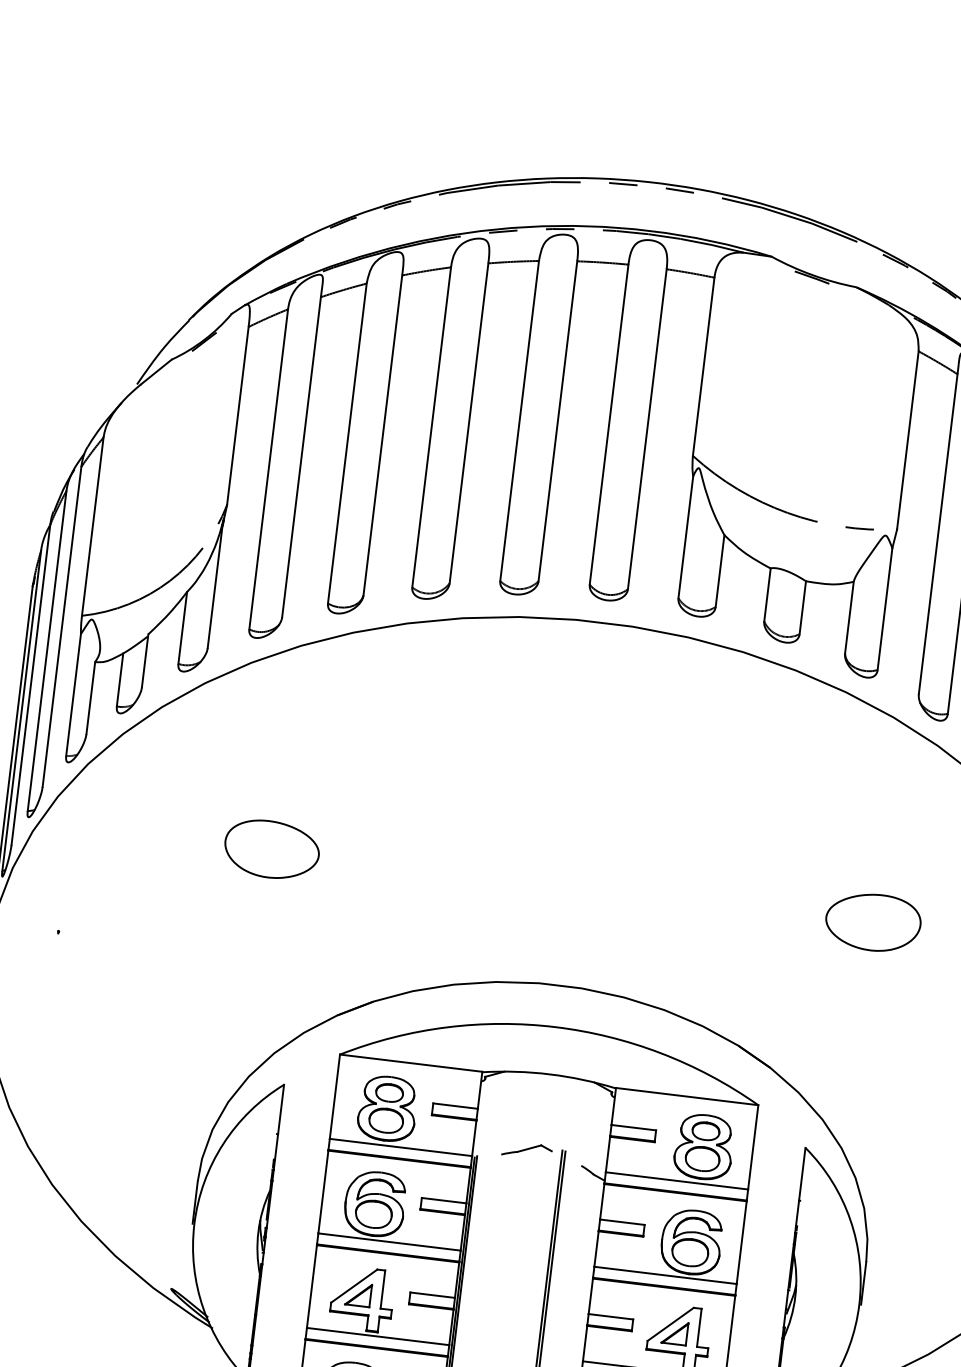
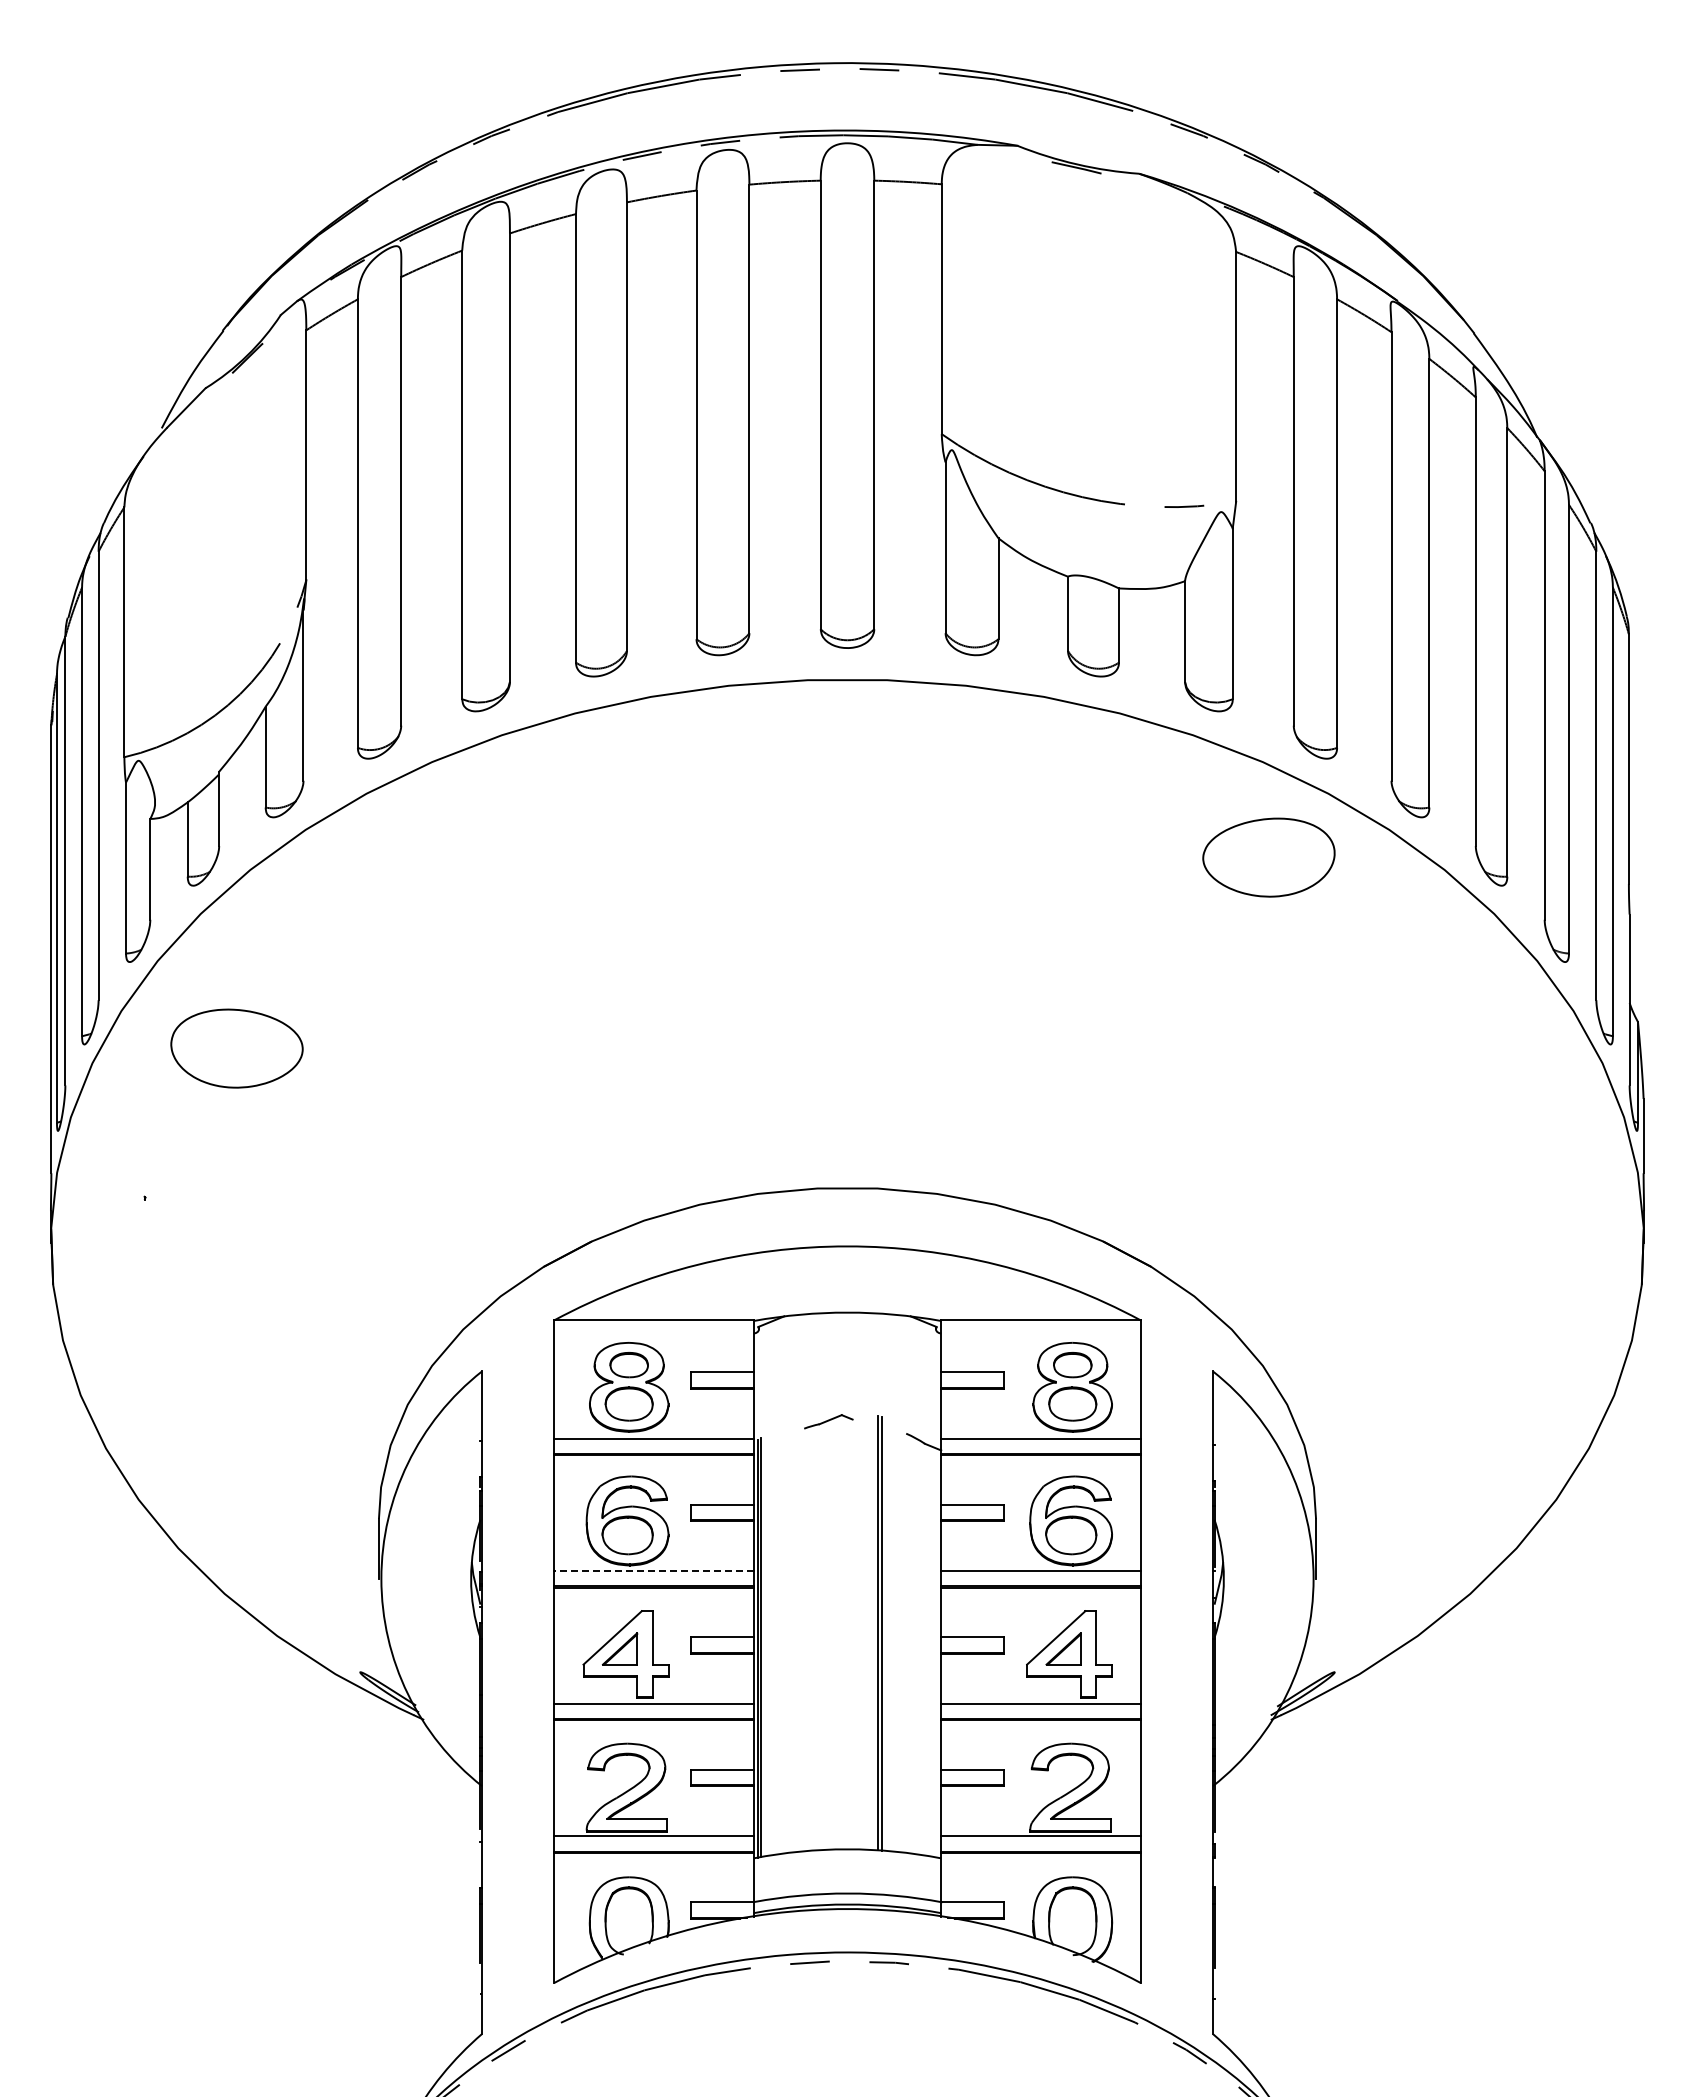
part: (271, 849) -> (236, 1048), moved
part: (872, 922) -> (1268, 857), moved
part: (526, 1150) -> (828, 1421), size x0.7
line: (389, 1242) -> (654, 1571), solid -> dashed

